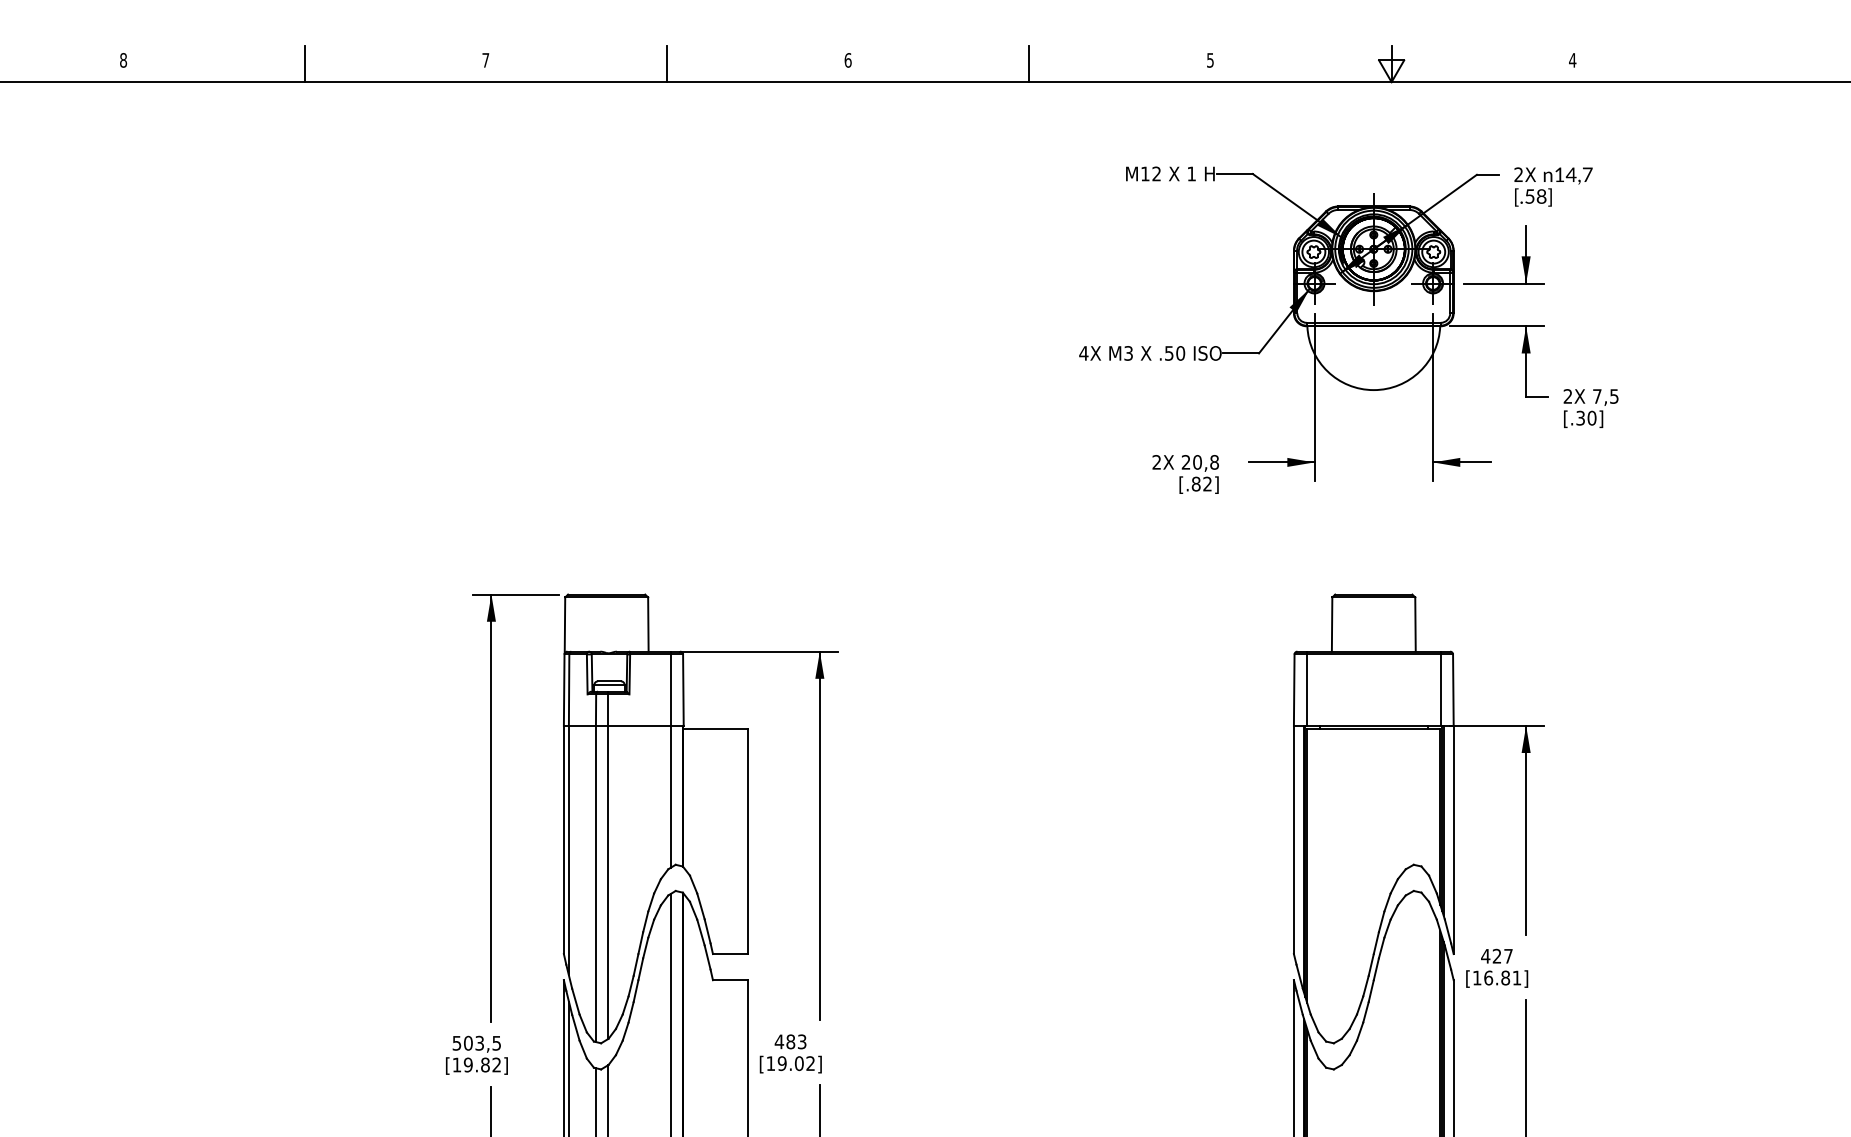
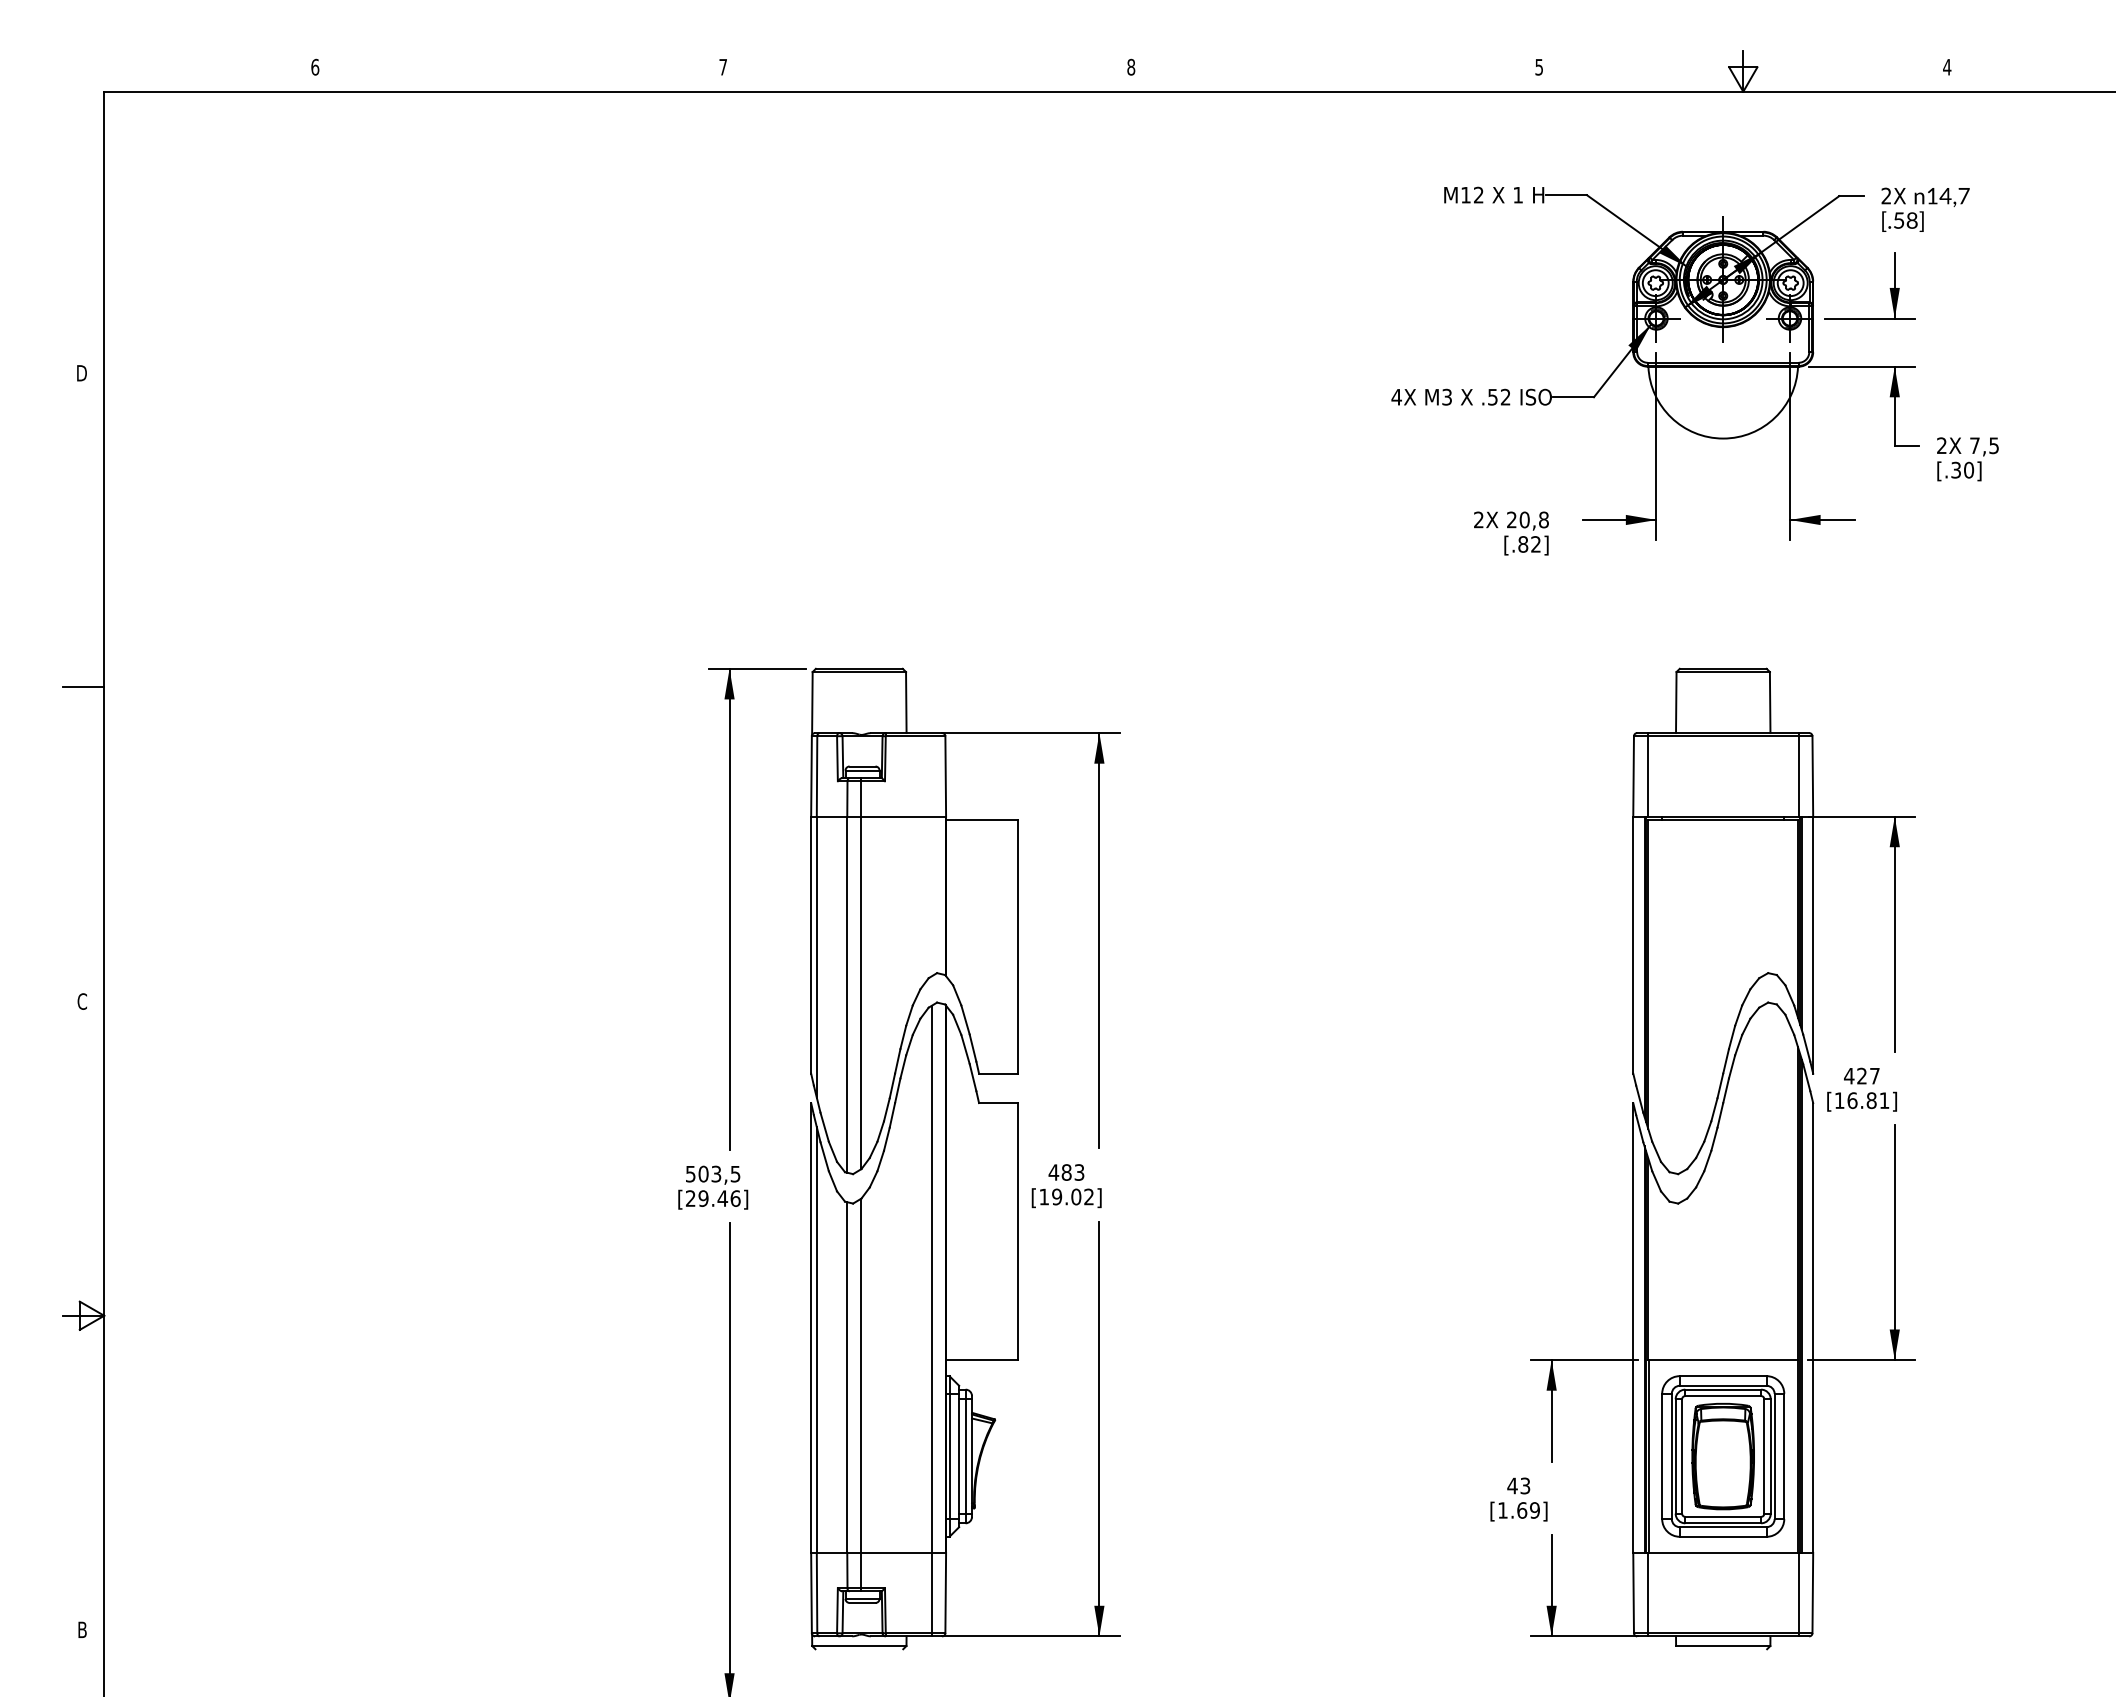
text: (123, 59) -> (315, 66), 8 -> 6
text: (848, 59) -> (1131, 66), 6 -> 8
line: (304, 63) -> (519, 70), removed
line: (667, 63) -> (927, 70), removed
line: (1029, 63) -> (1335, 70), removed
text: (1180, 352) -> (1505, 396), .50 -> .52
line: (670, 759) -> (931, 854), removed
text: (477, 1064) -> (713, 1198), [19.82] -> [29.46]

